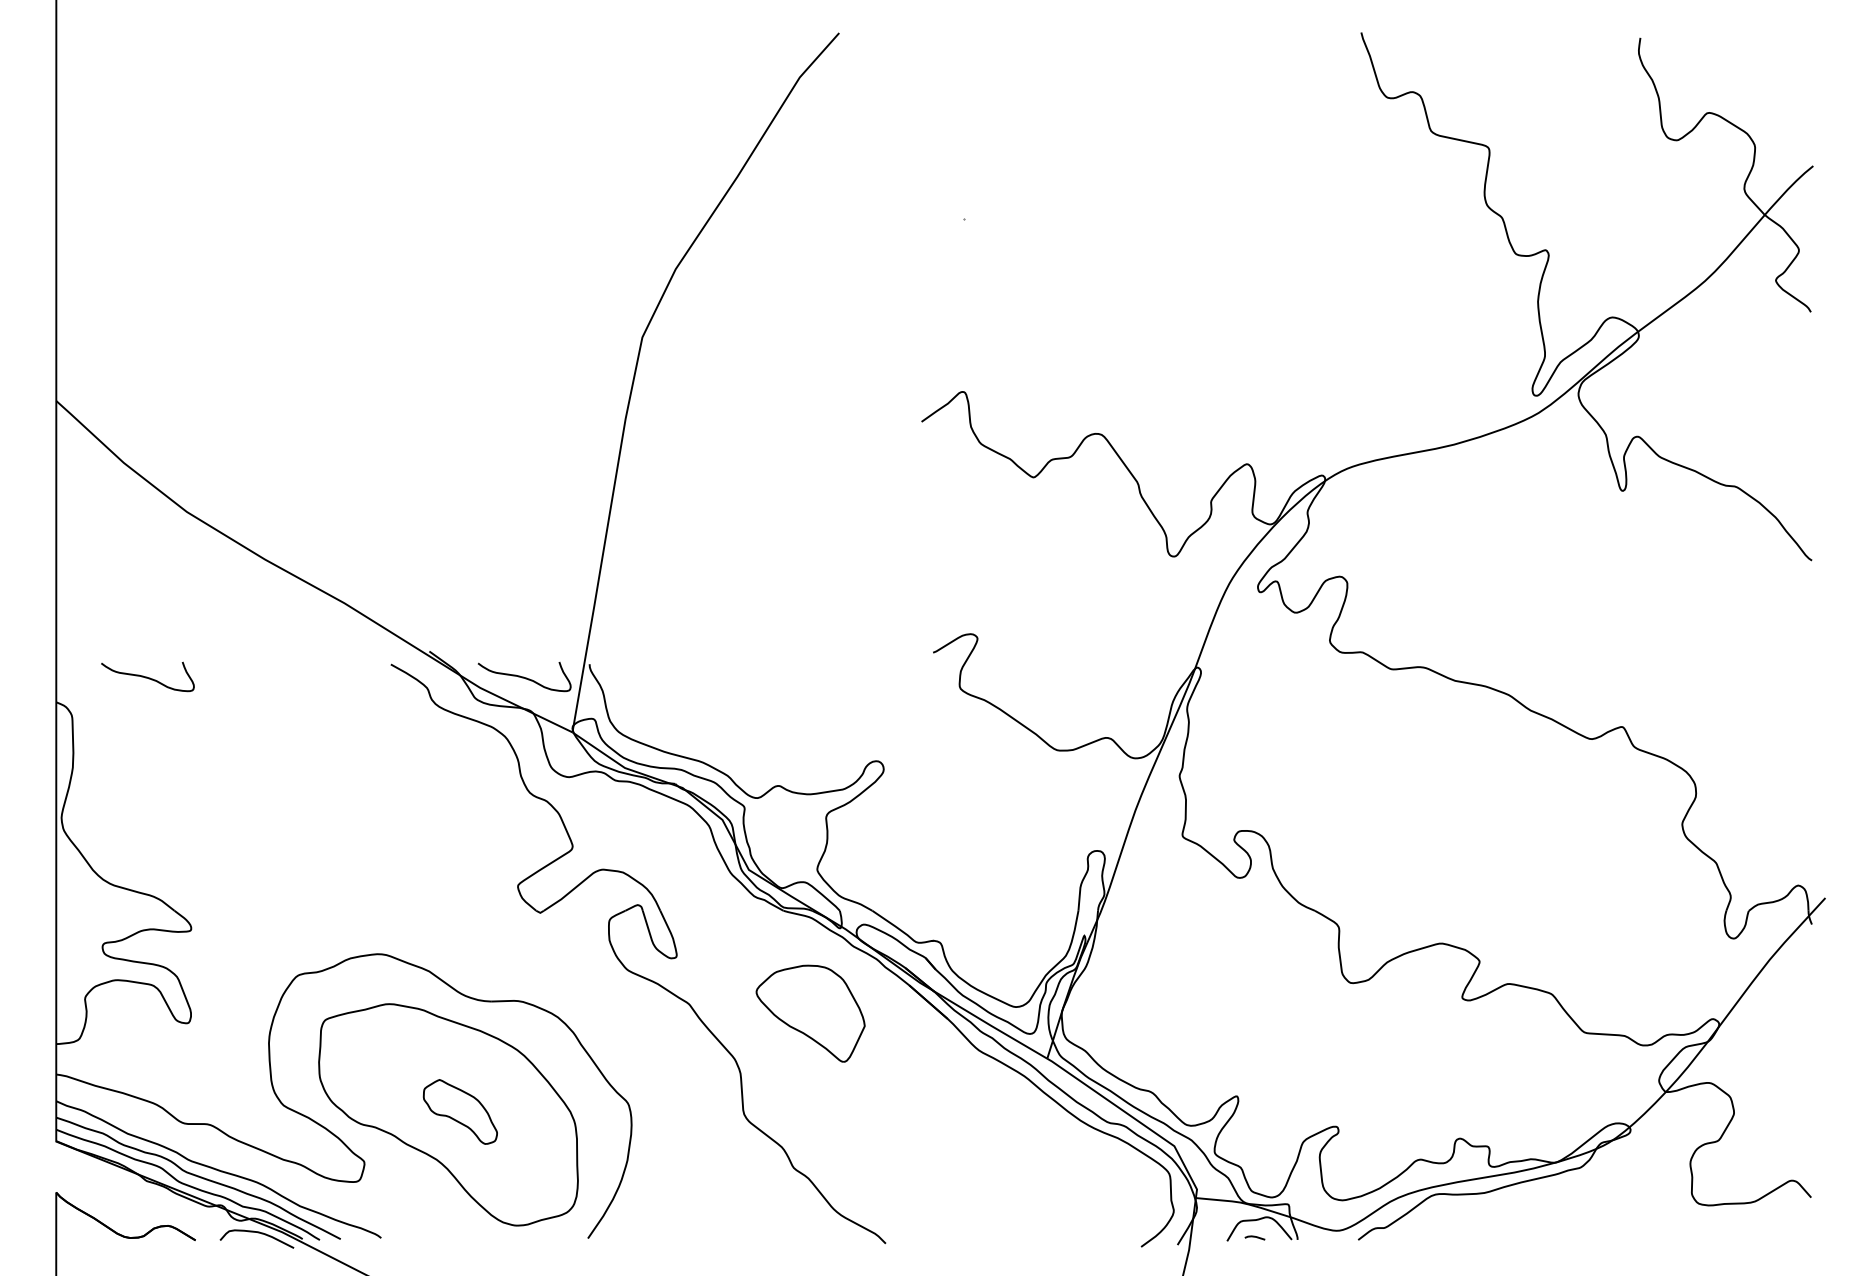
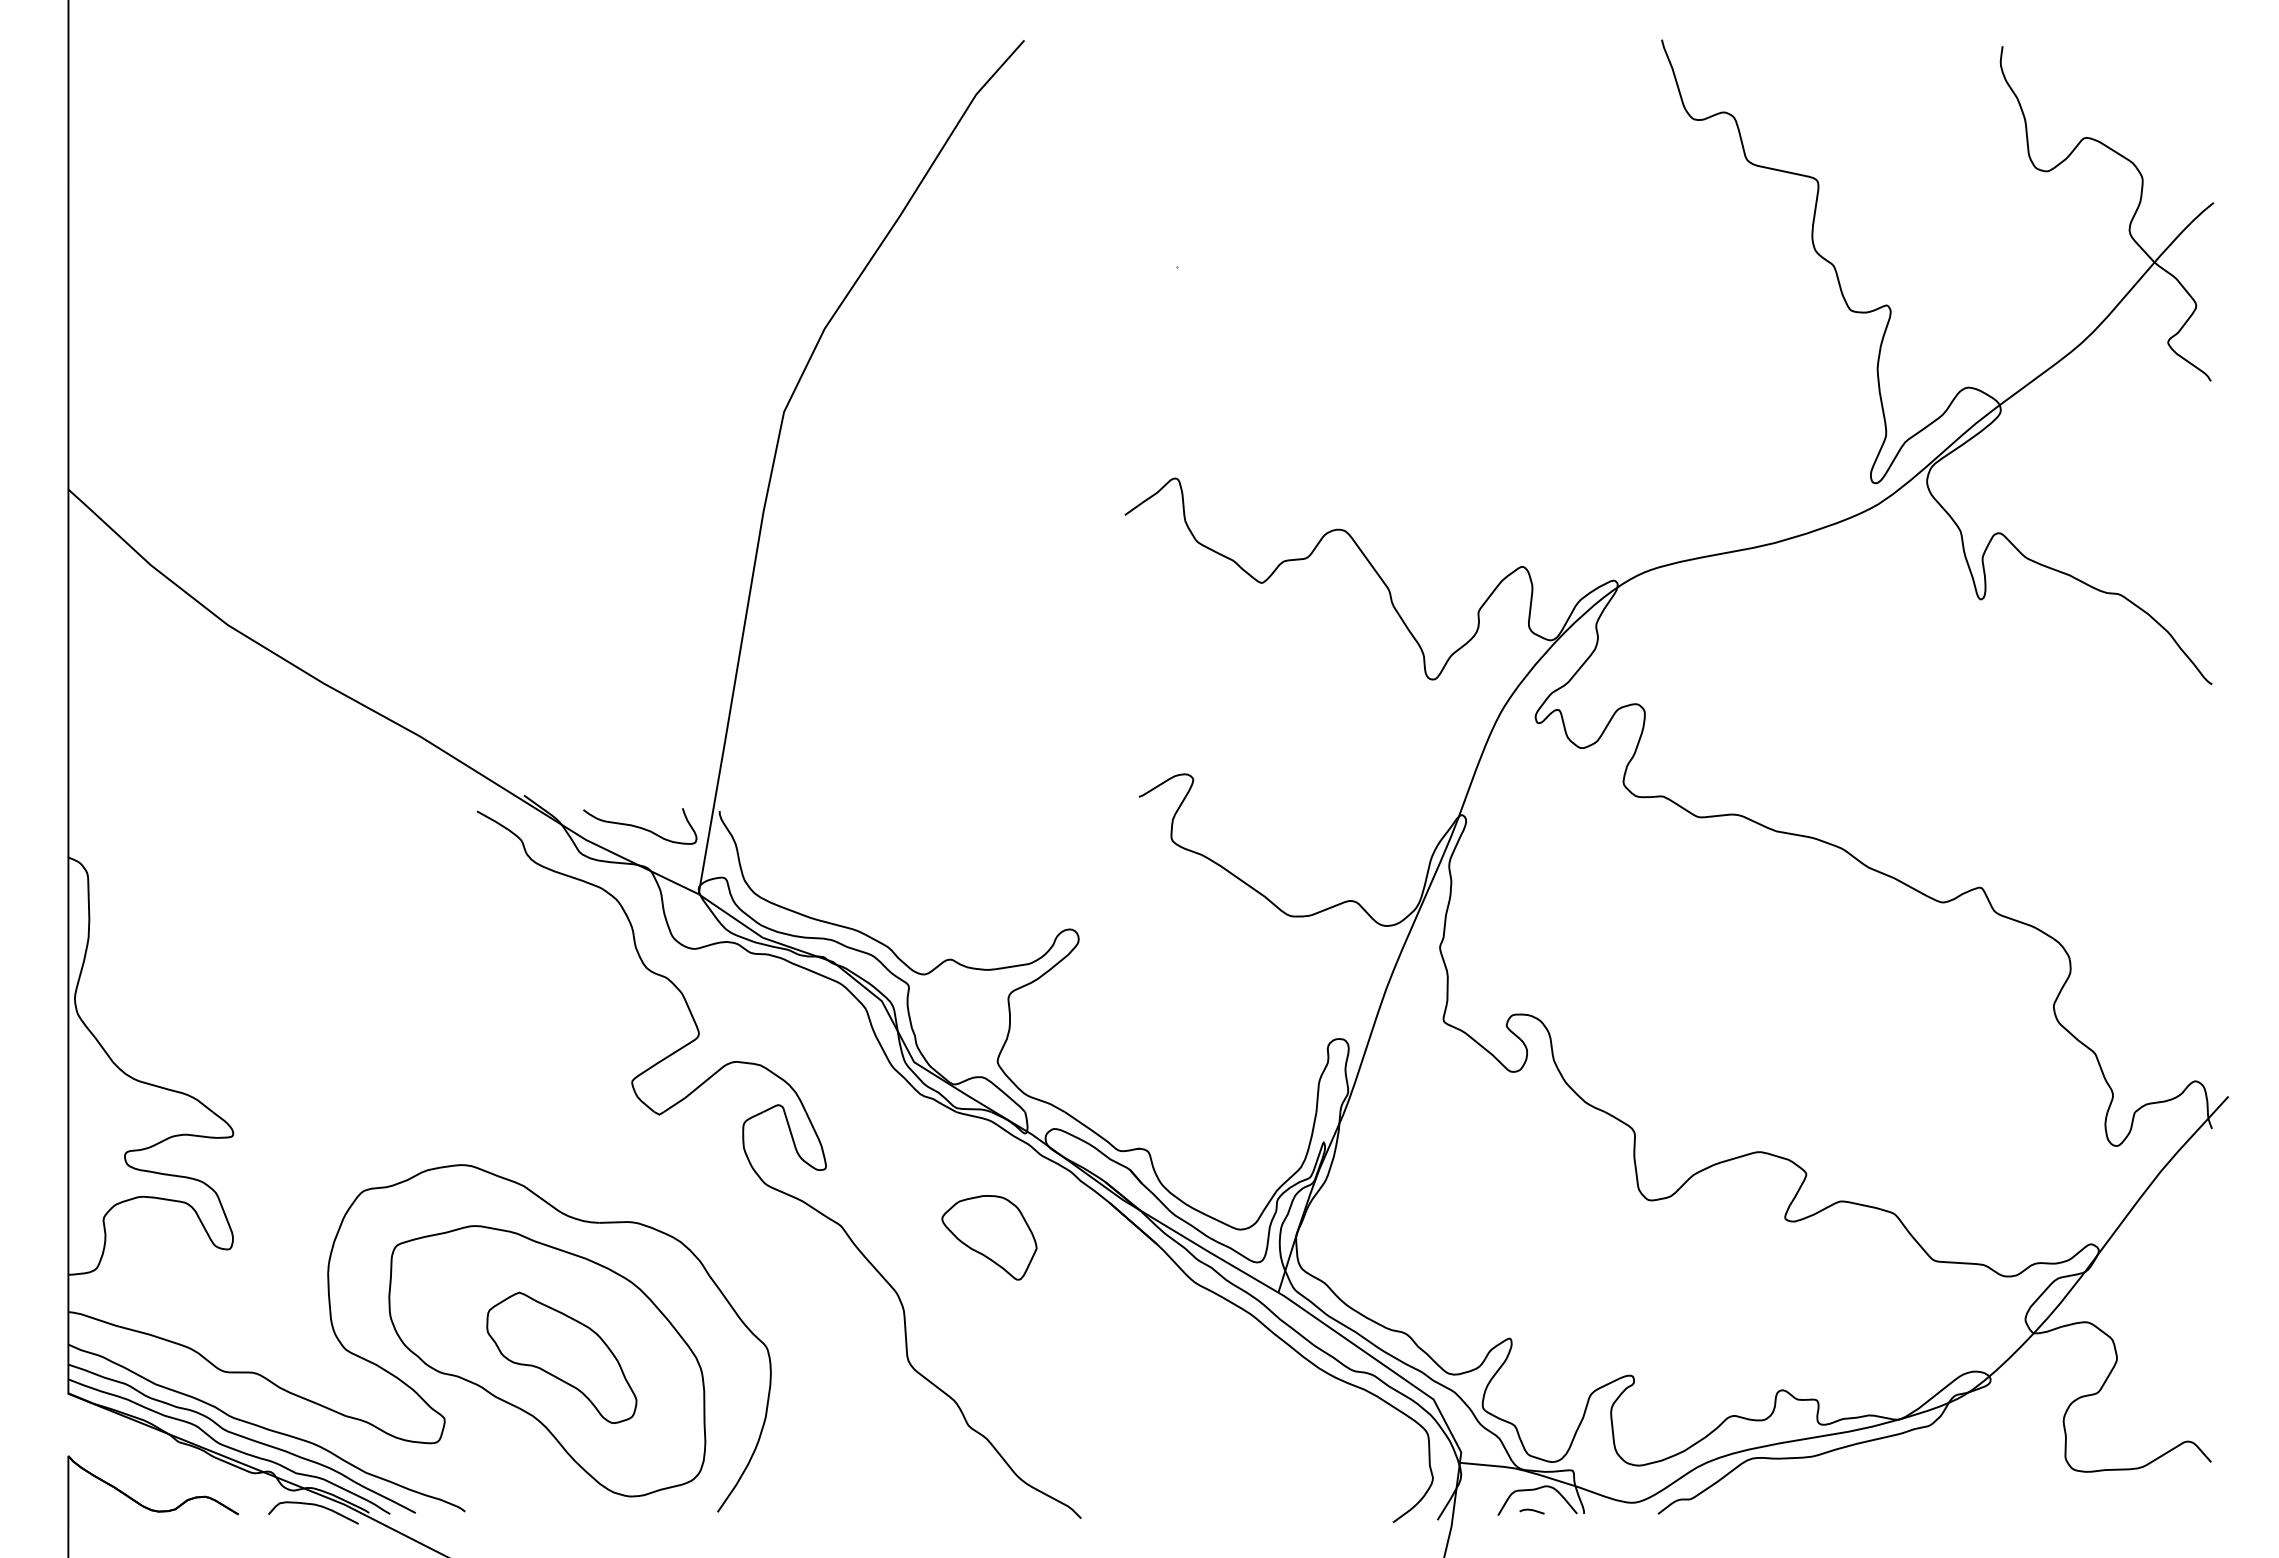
curve: (148, 676) -> (180, 826), removed
part: (810, 1013) -> (989, 1237), size x0.71
part: (460, 1111) -> (561, 1357), size x1.67

